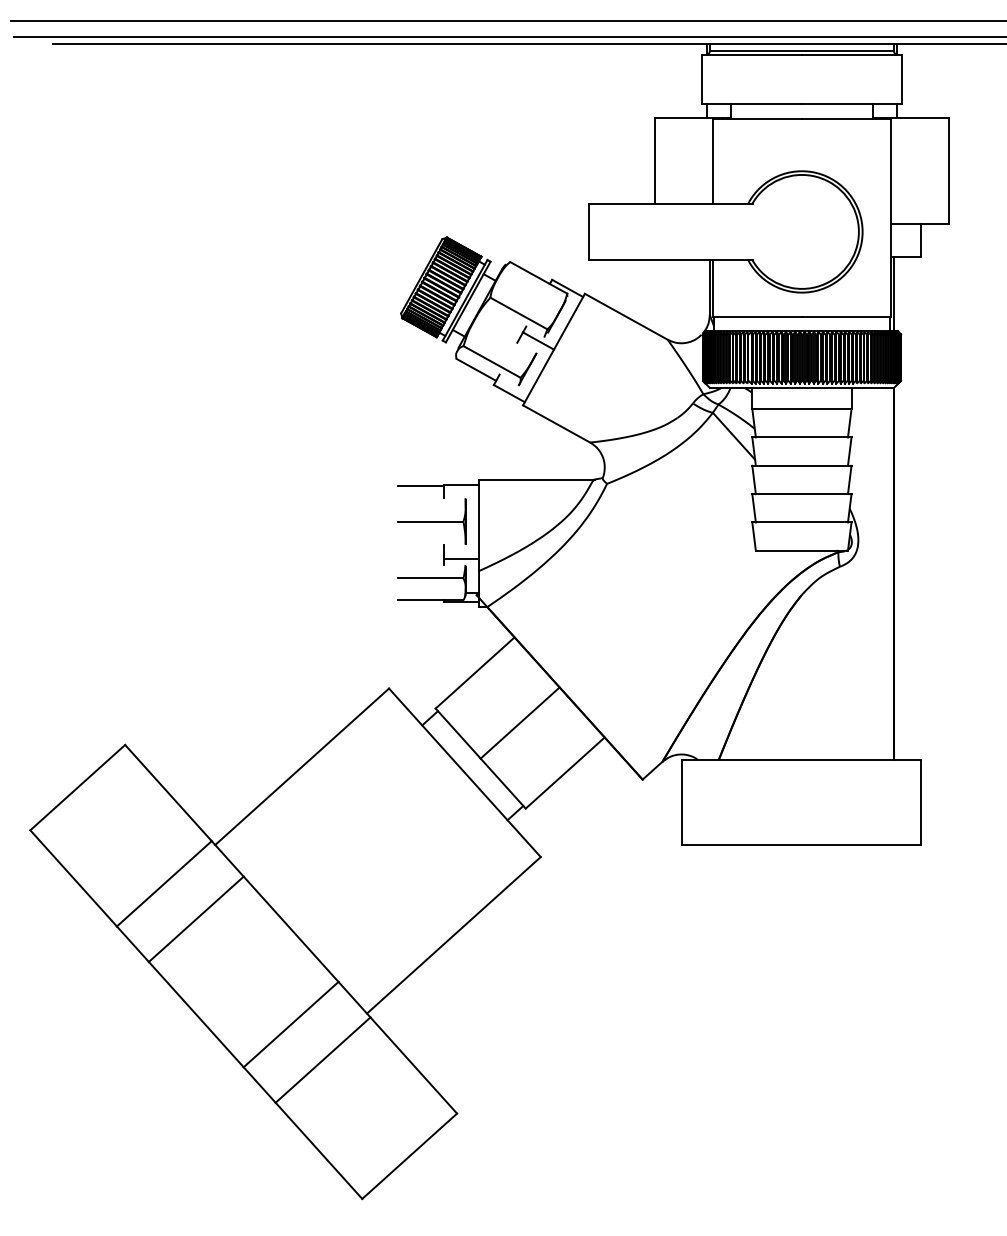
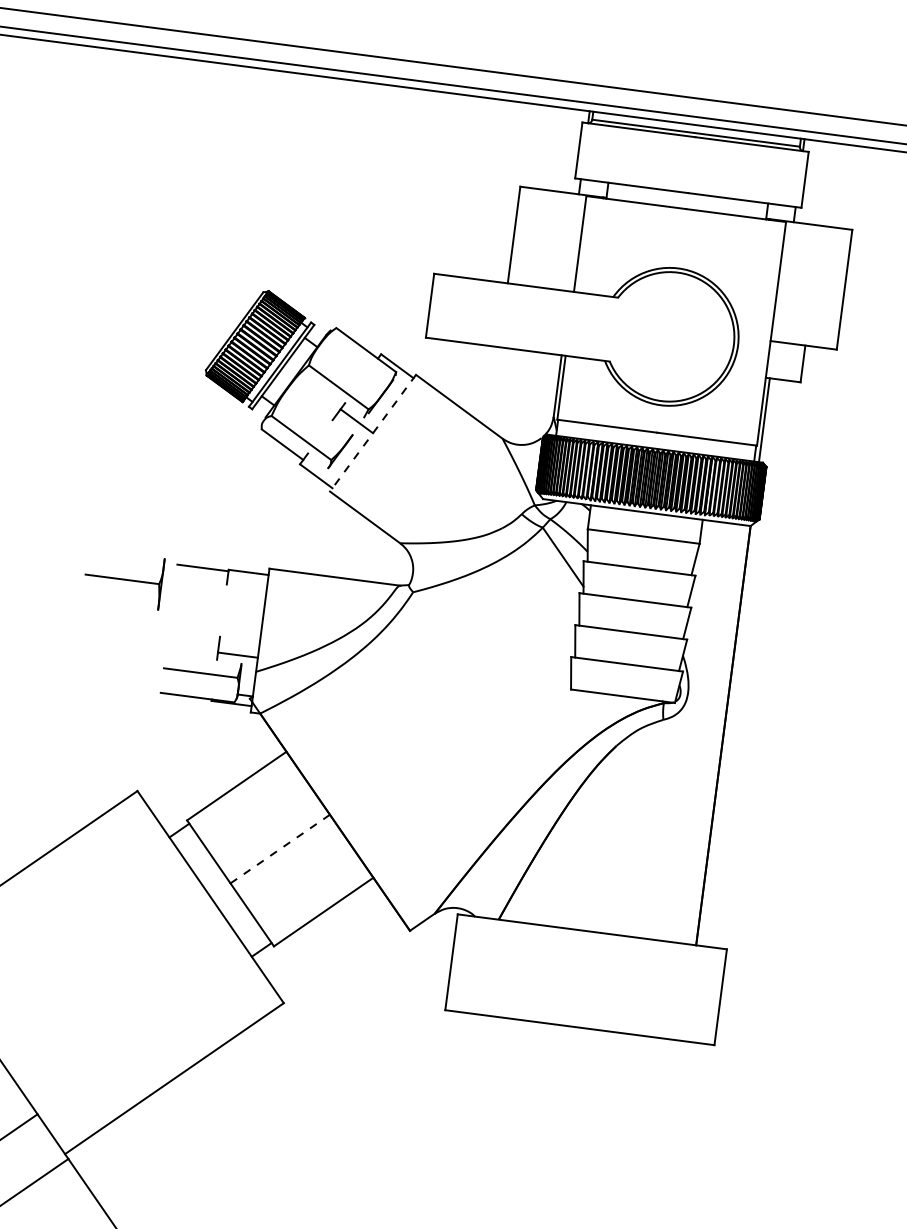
line: (554, 349) -> (373, 433), solid -> dashed
part: (431, 521) -> (123, 579), moved
line: (520, 722) -> (280, 848), solid -> dashed

